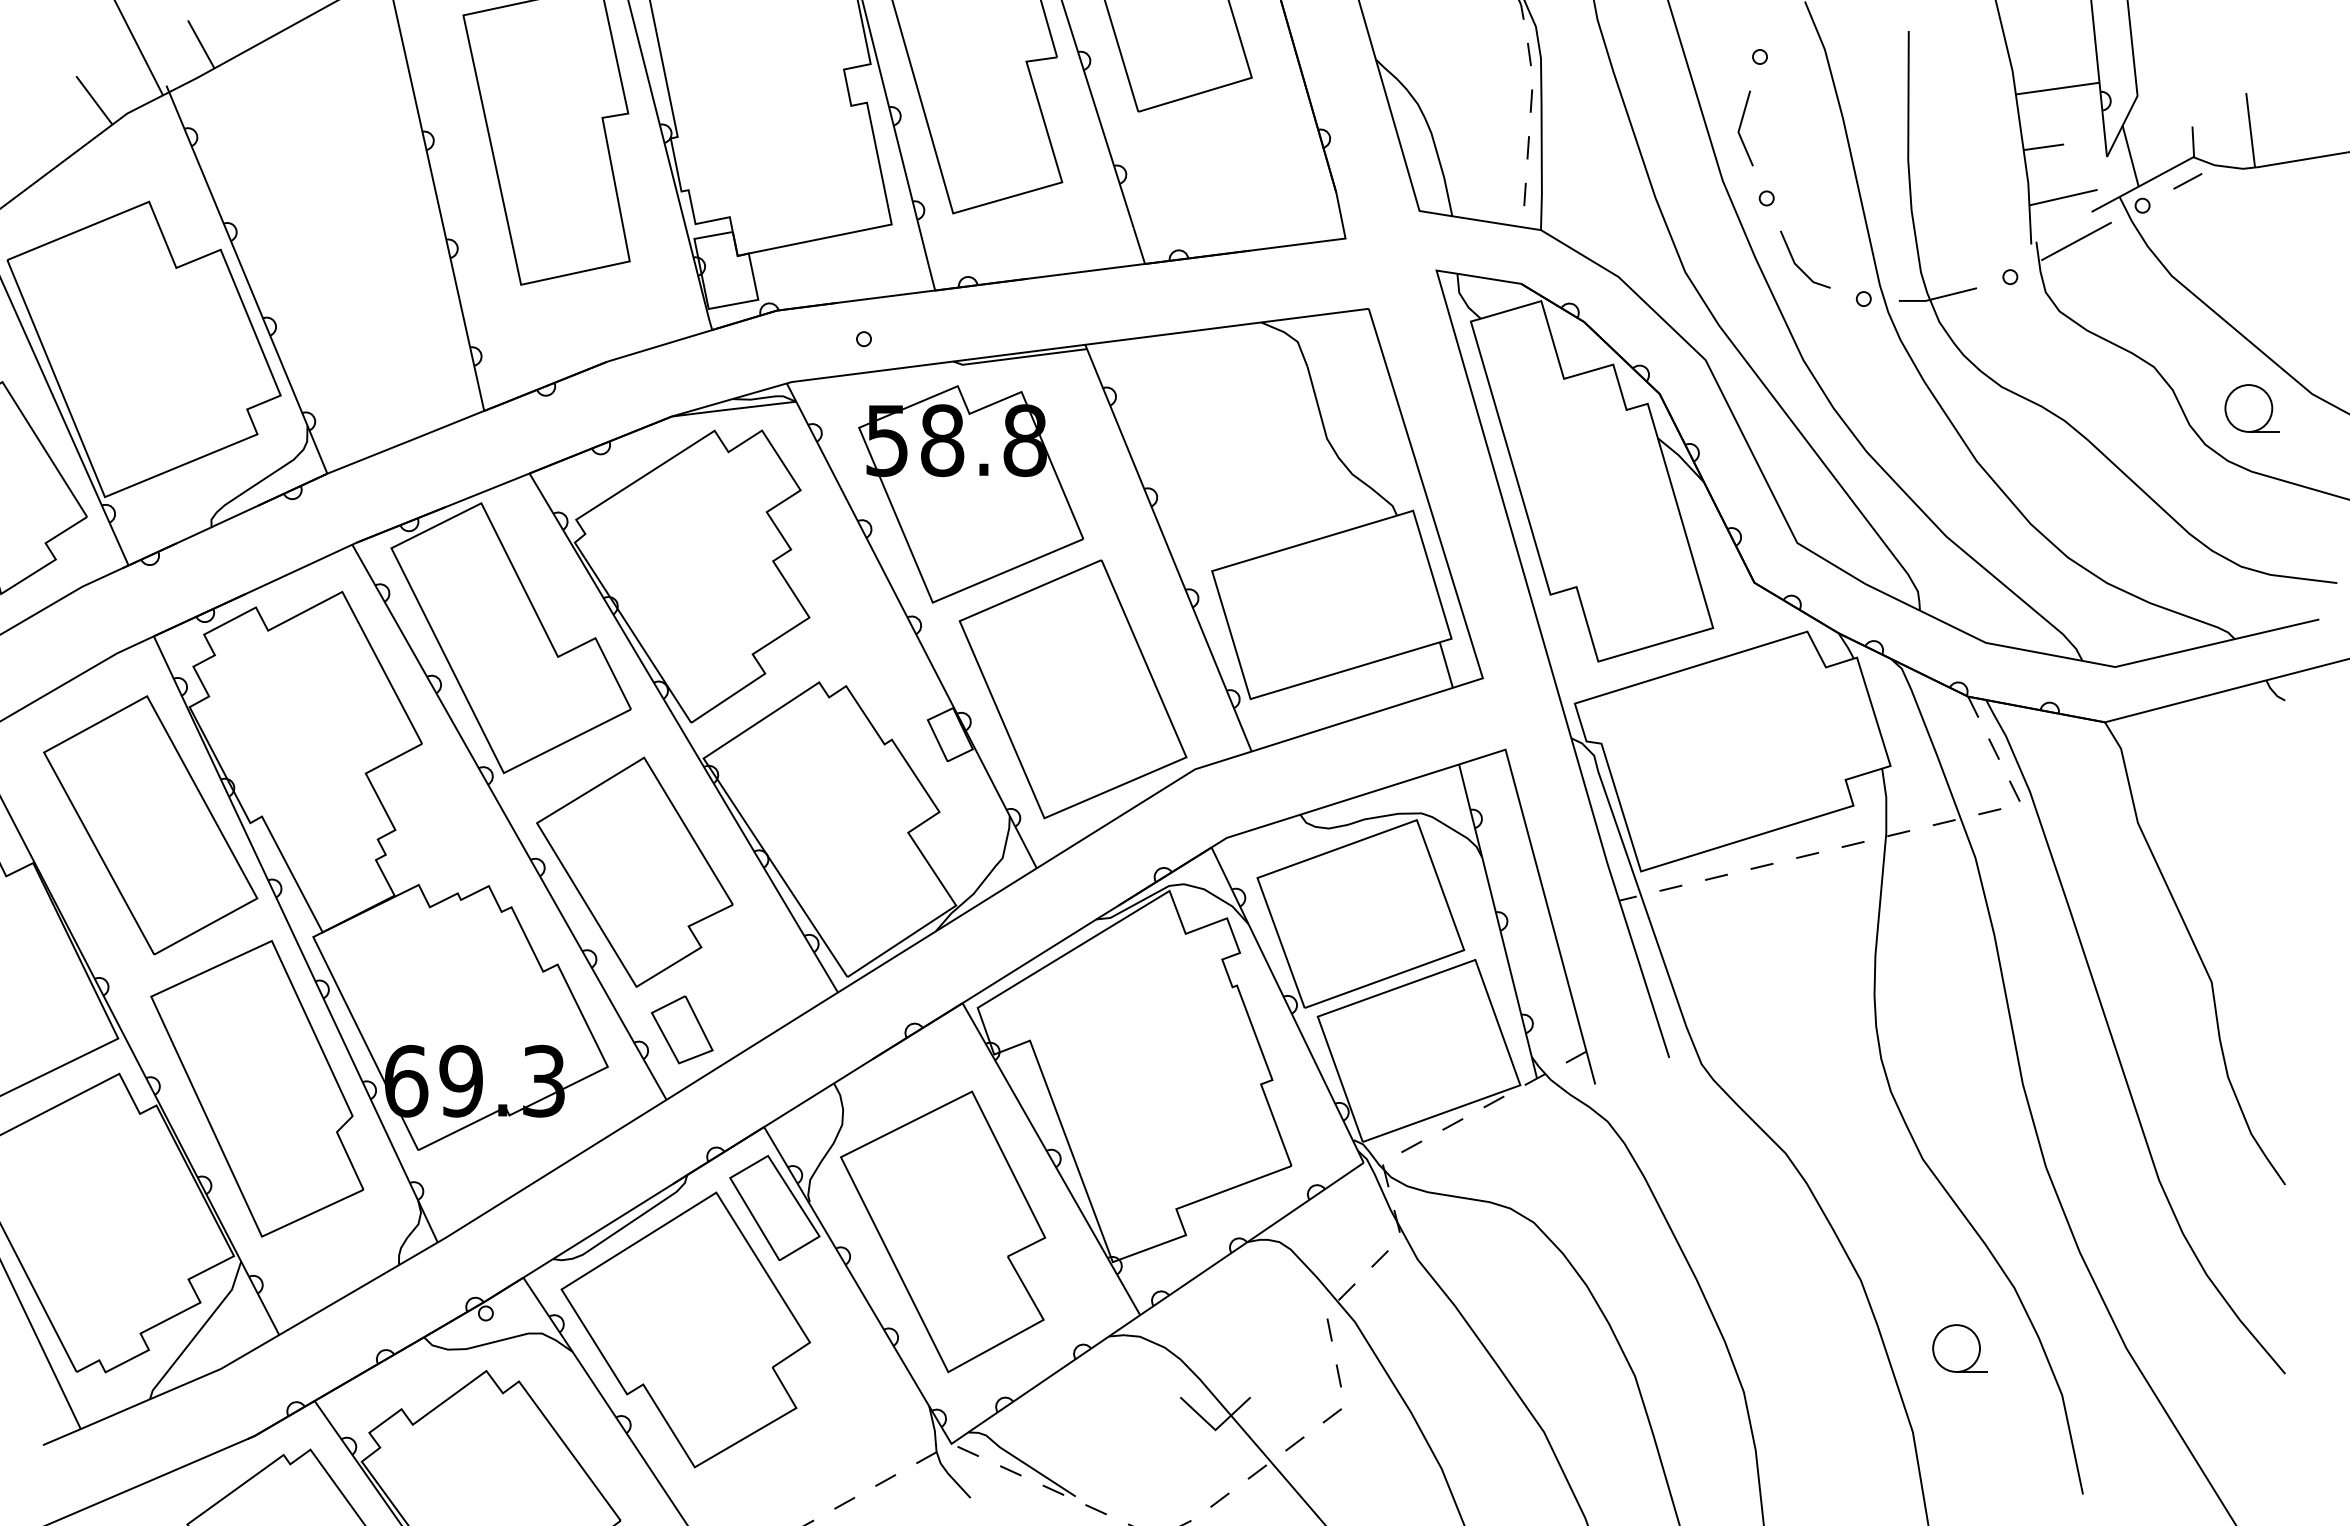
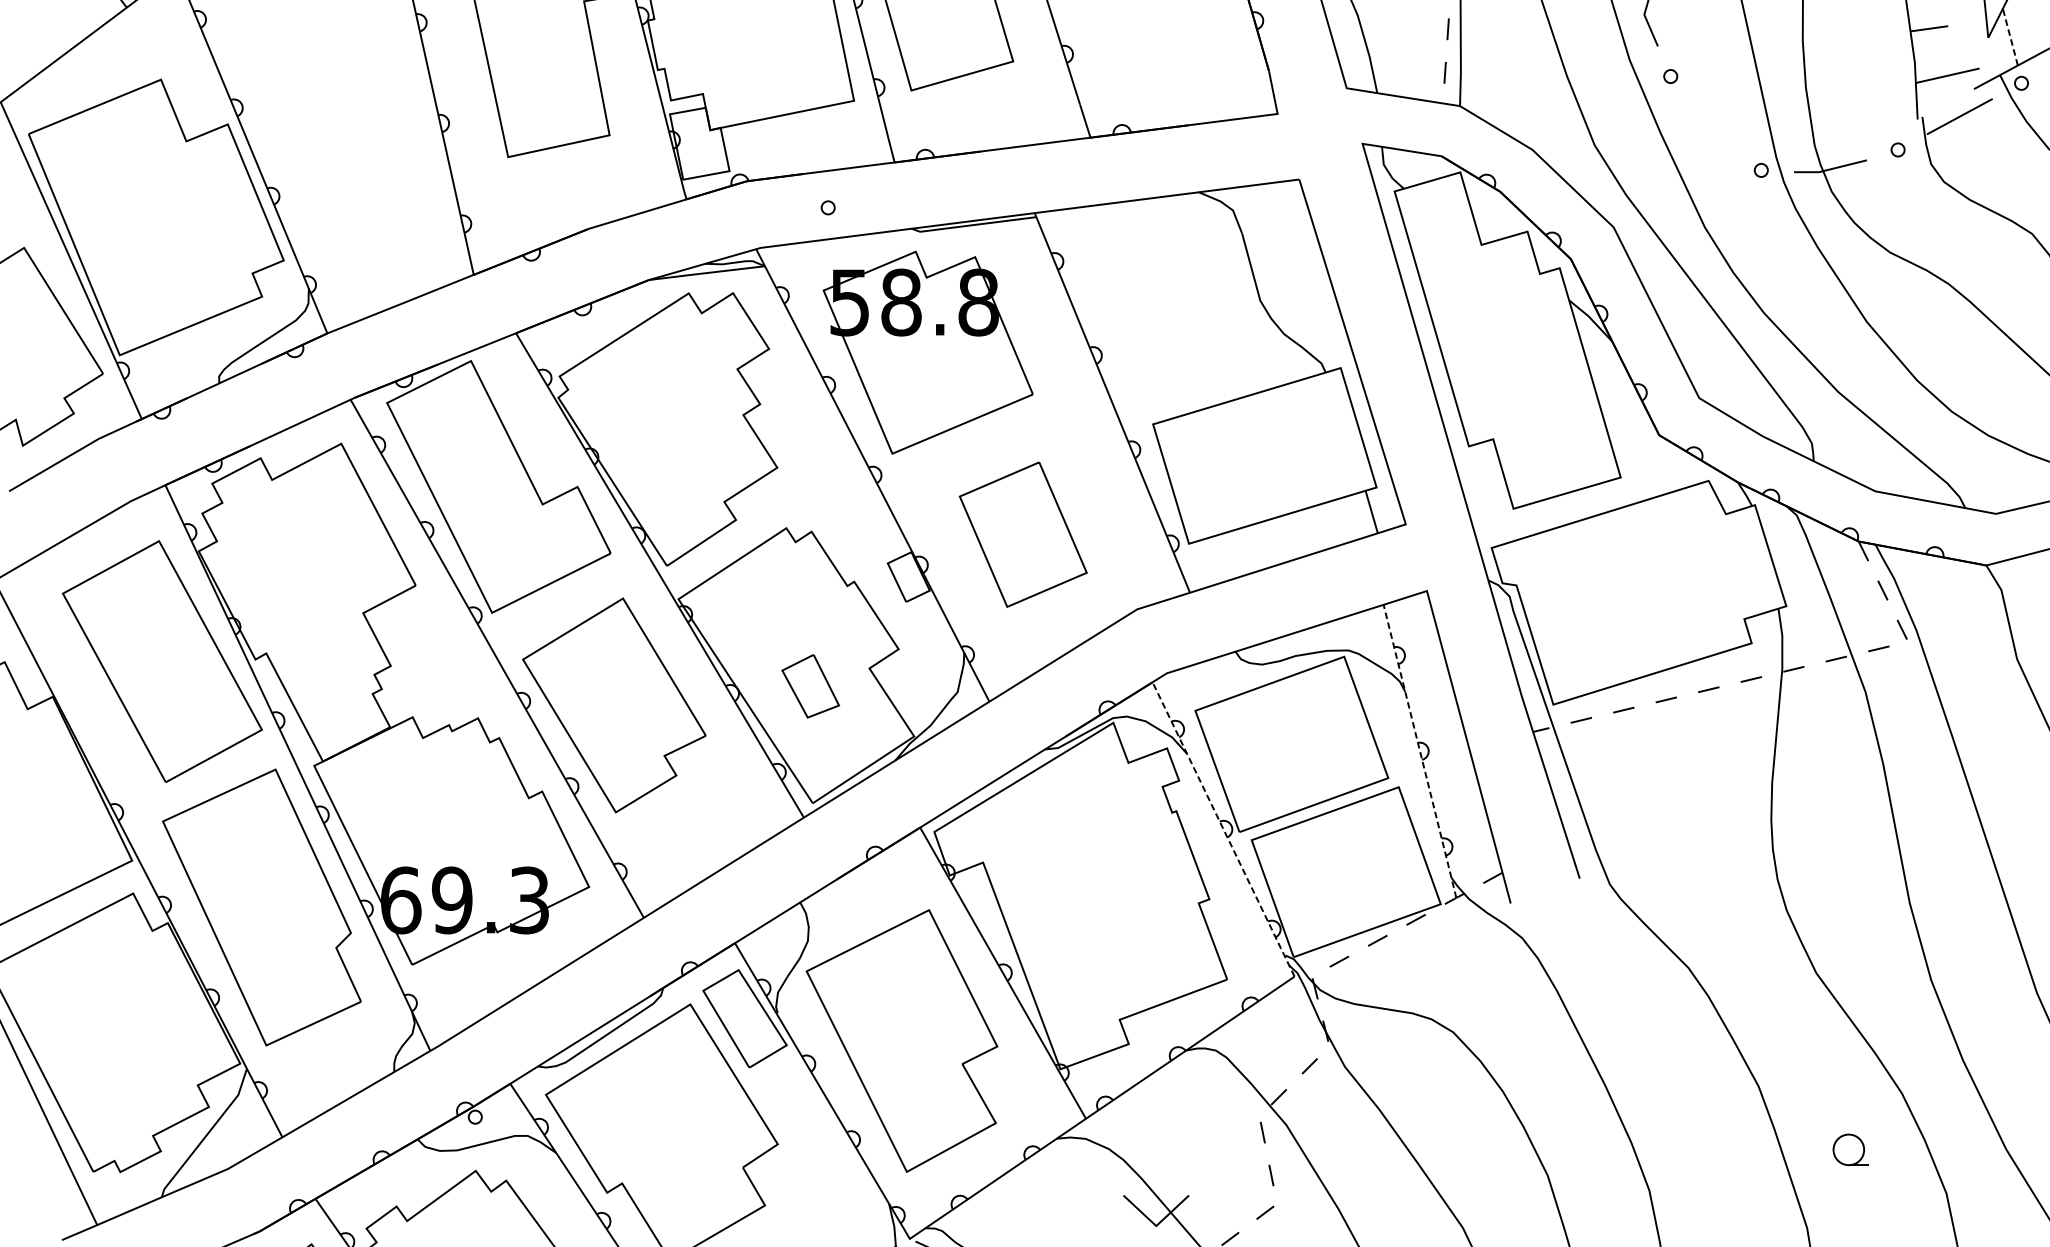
line: (2130, 156) -> (2010, 37), solid -> dashed
line: (1798, 265) -> (1700, 139), removed
part: (1072, 689) -> (1022, 534), size x0.6
line: (1498, 921) -> (1420, 751), solid -> dashed
line: (1288, 1006) -> (1224, 830), solid -> dashed
part: (681, 1029) -> (810, 686), moved
part: (1959, 1348) -> (1850, 1149), size x0.7

